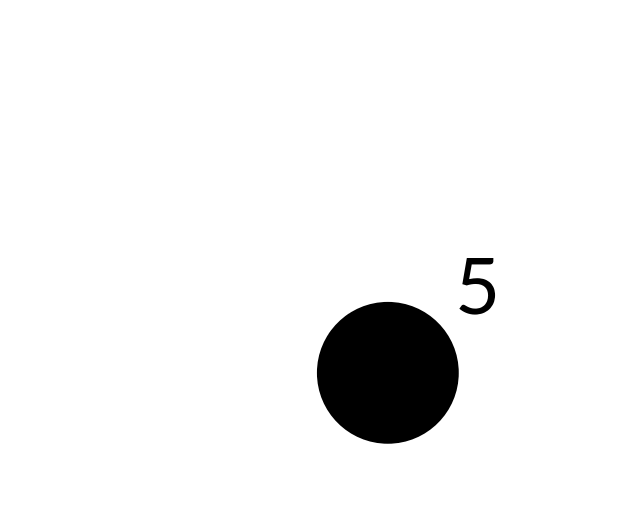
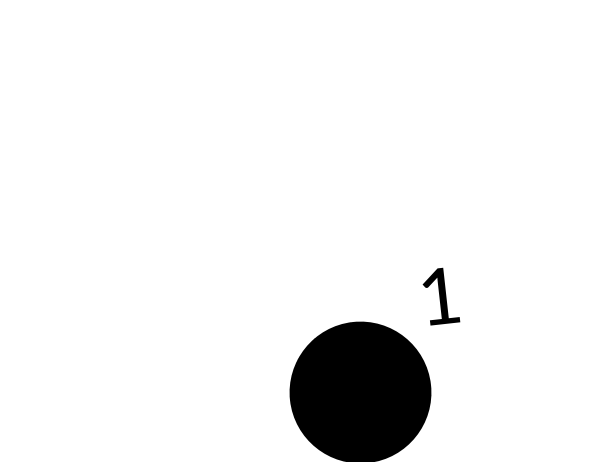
text: (476, 285) -> (439, 296), 5 -> 1

